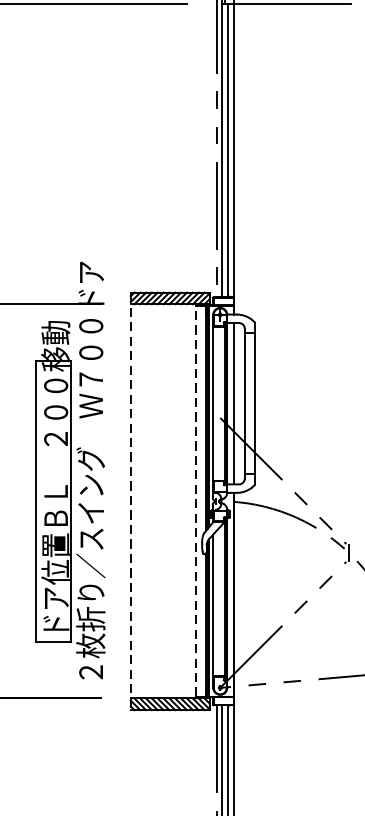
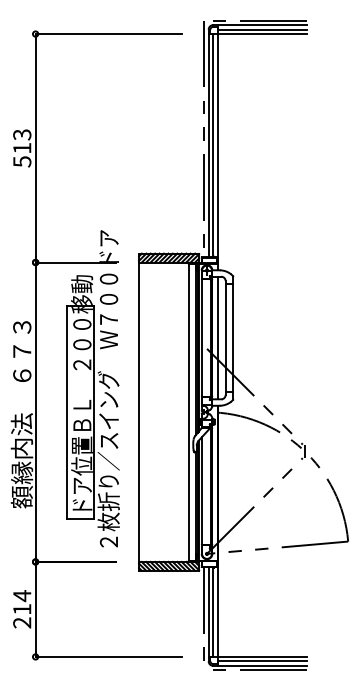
line: (195, 500) -> (188, 411), dashed -> solid
line: (131, 501) -> (139, 412), dashed -> solid

